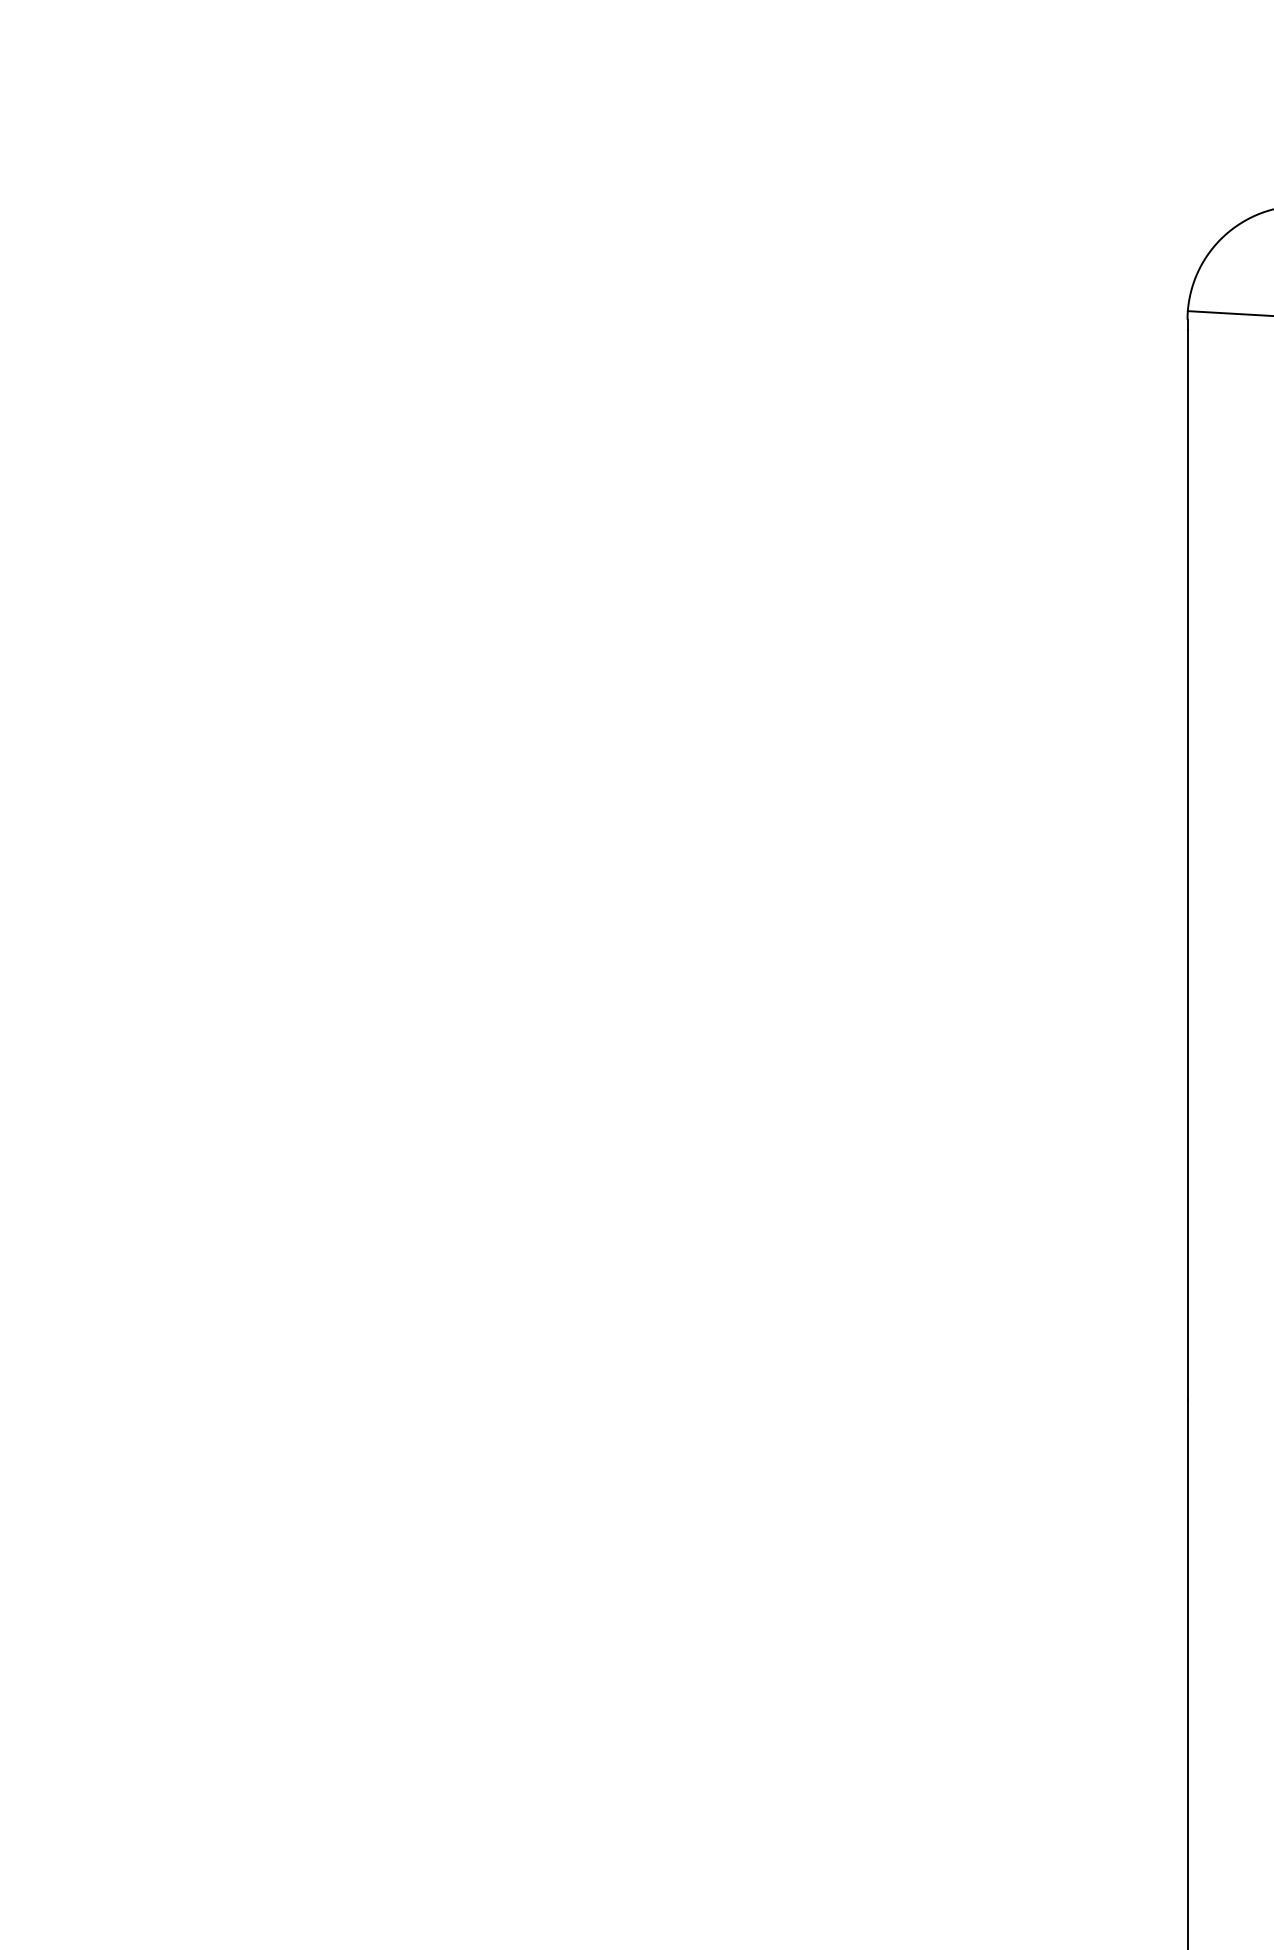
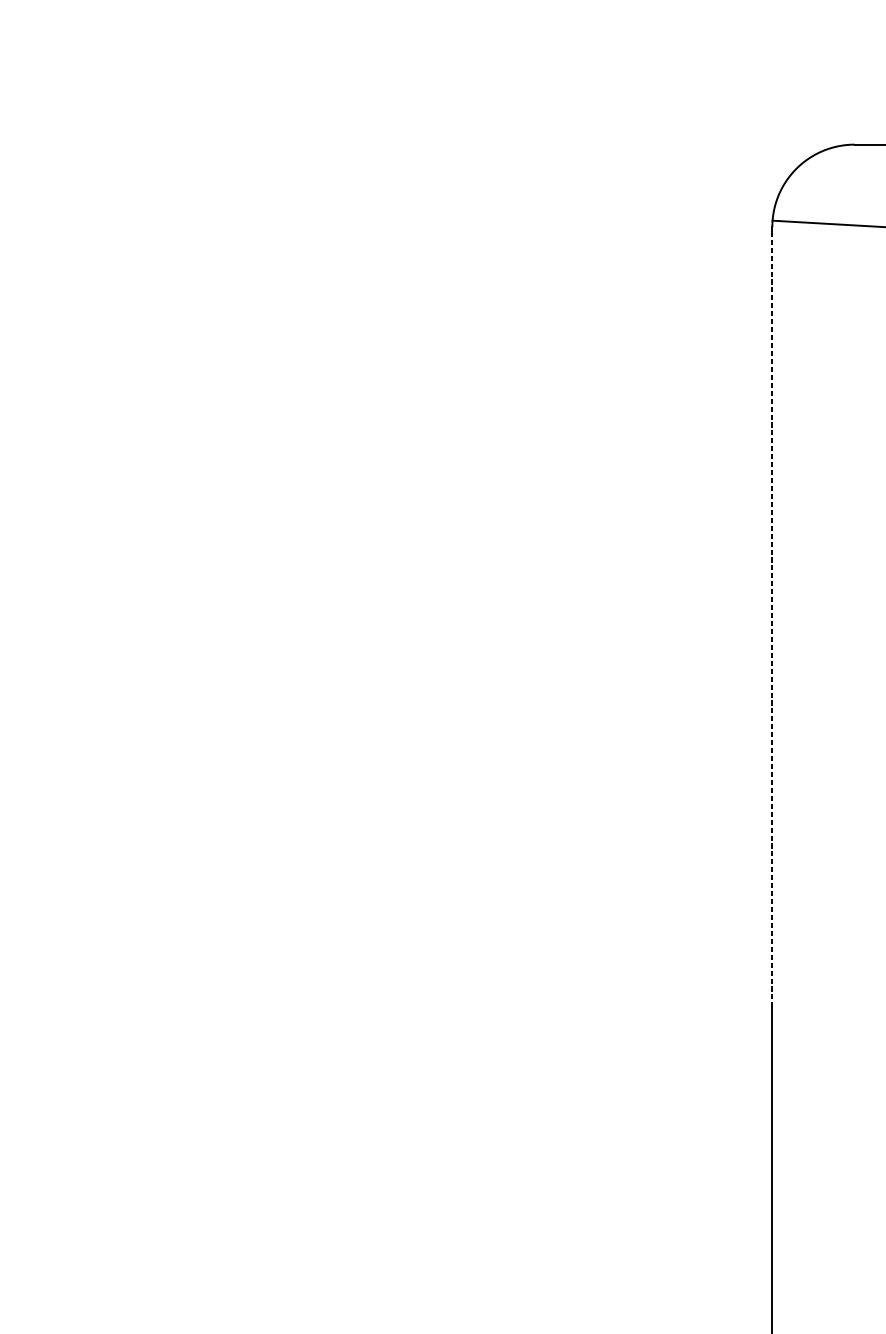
line: (1187, 864) -> (772, 620), solid -> dashed

